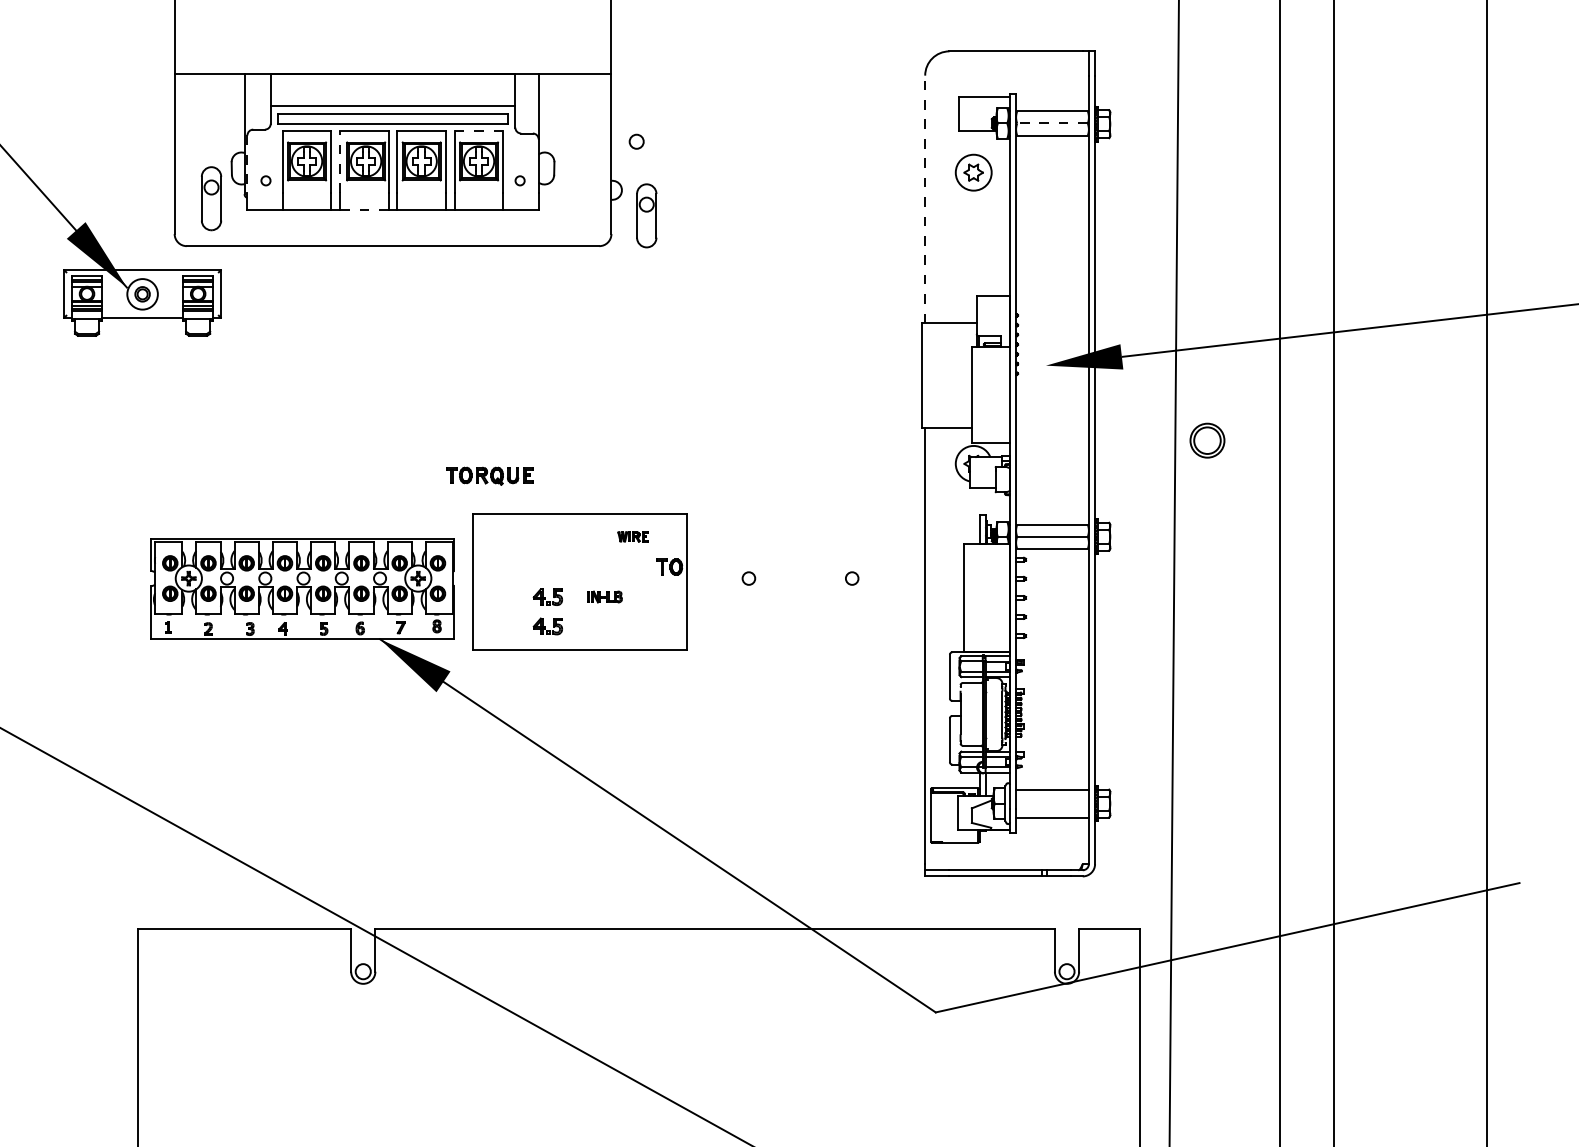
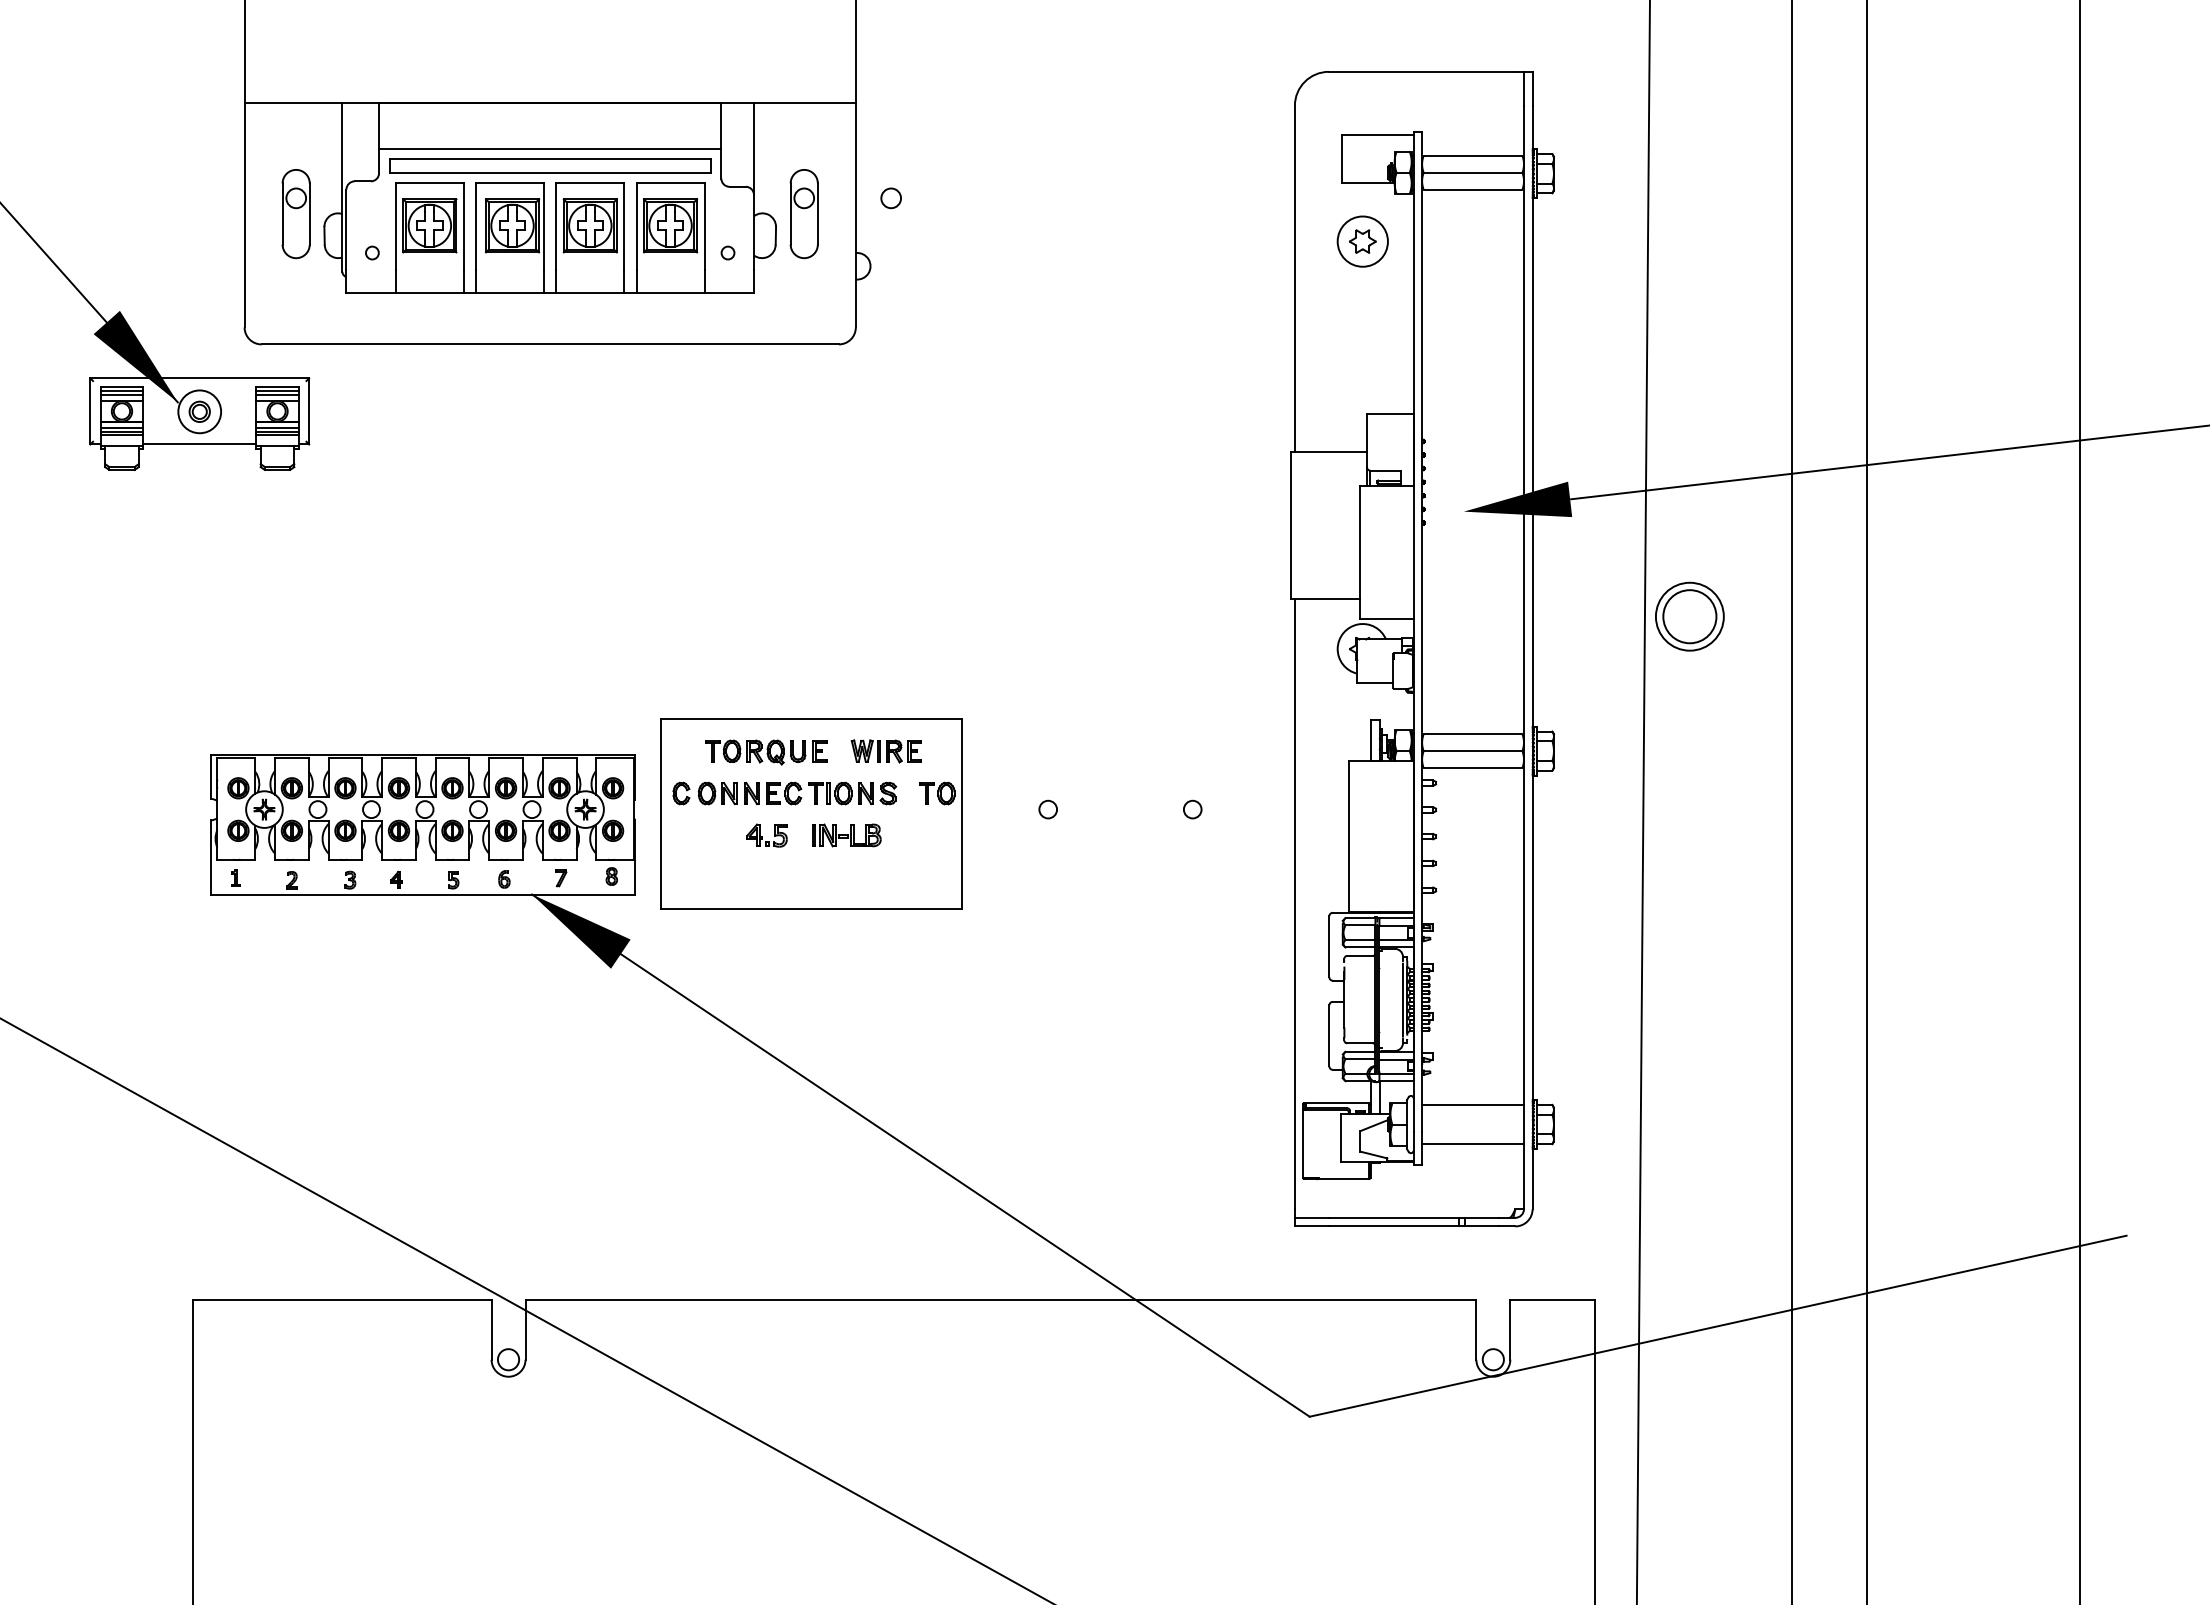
line: (1052, 123) -> (1472, 172), dashed -> solid
line: (479, 131) -> (670, 183), dashed -> solid
line: (340, 161) -> (476, 226), dashed -> solid
line: (247, 164) -> (346, 230), dashed -> solid
part: (211, 199) -> (295, 214), moved
line: (924, 199) -> (1294, 278), dashed -> solid
line: (364, 209) -> (510, 293), dashed -> solid
part: (646, 216) -> (803, 214), moved
part: (1207, 440) -> (1689, 616), size x1.43
part: (490, 476) -> (766, 752), moved
part: (632, 537) -> (885, 751), size x1.67
part: (560, 567) -> (784, 793), added
part: (604, 597) -> (846, 835), size x1.43
part: (547, 626) -> (766, 876), removed

